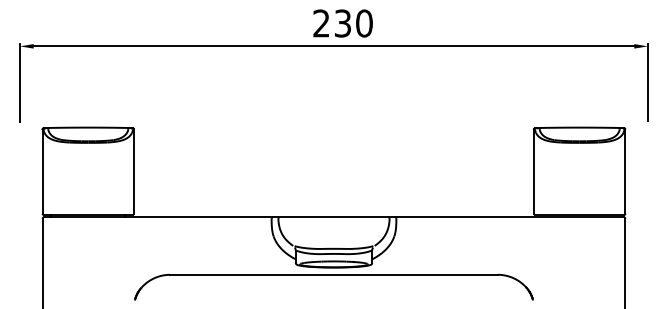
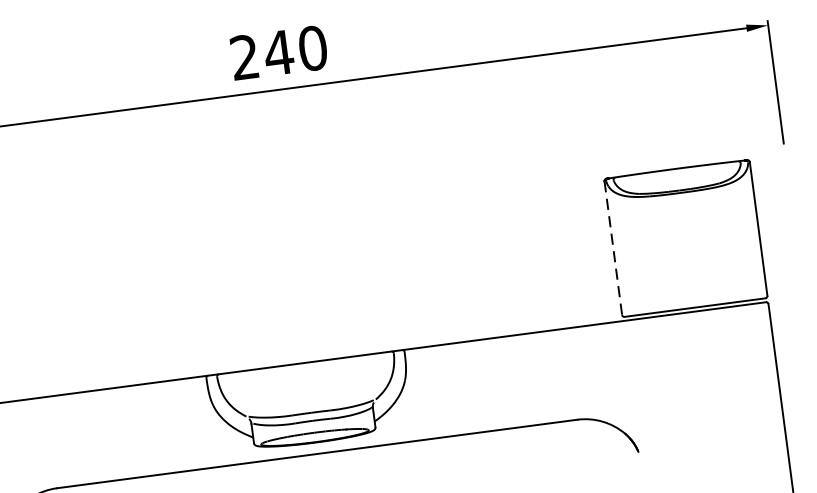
text: (342, 23) -> (278, 52), 230 -> 240
line: (533, 172) -> (612, 249), solid -> dashed

